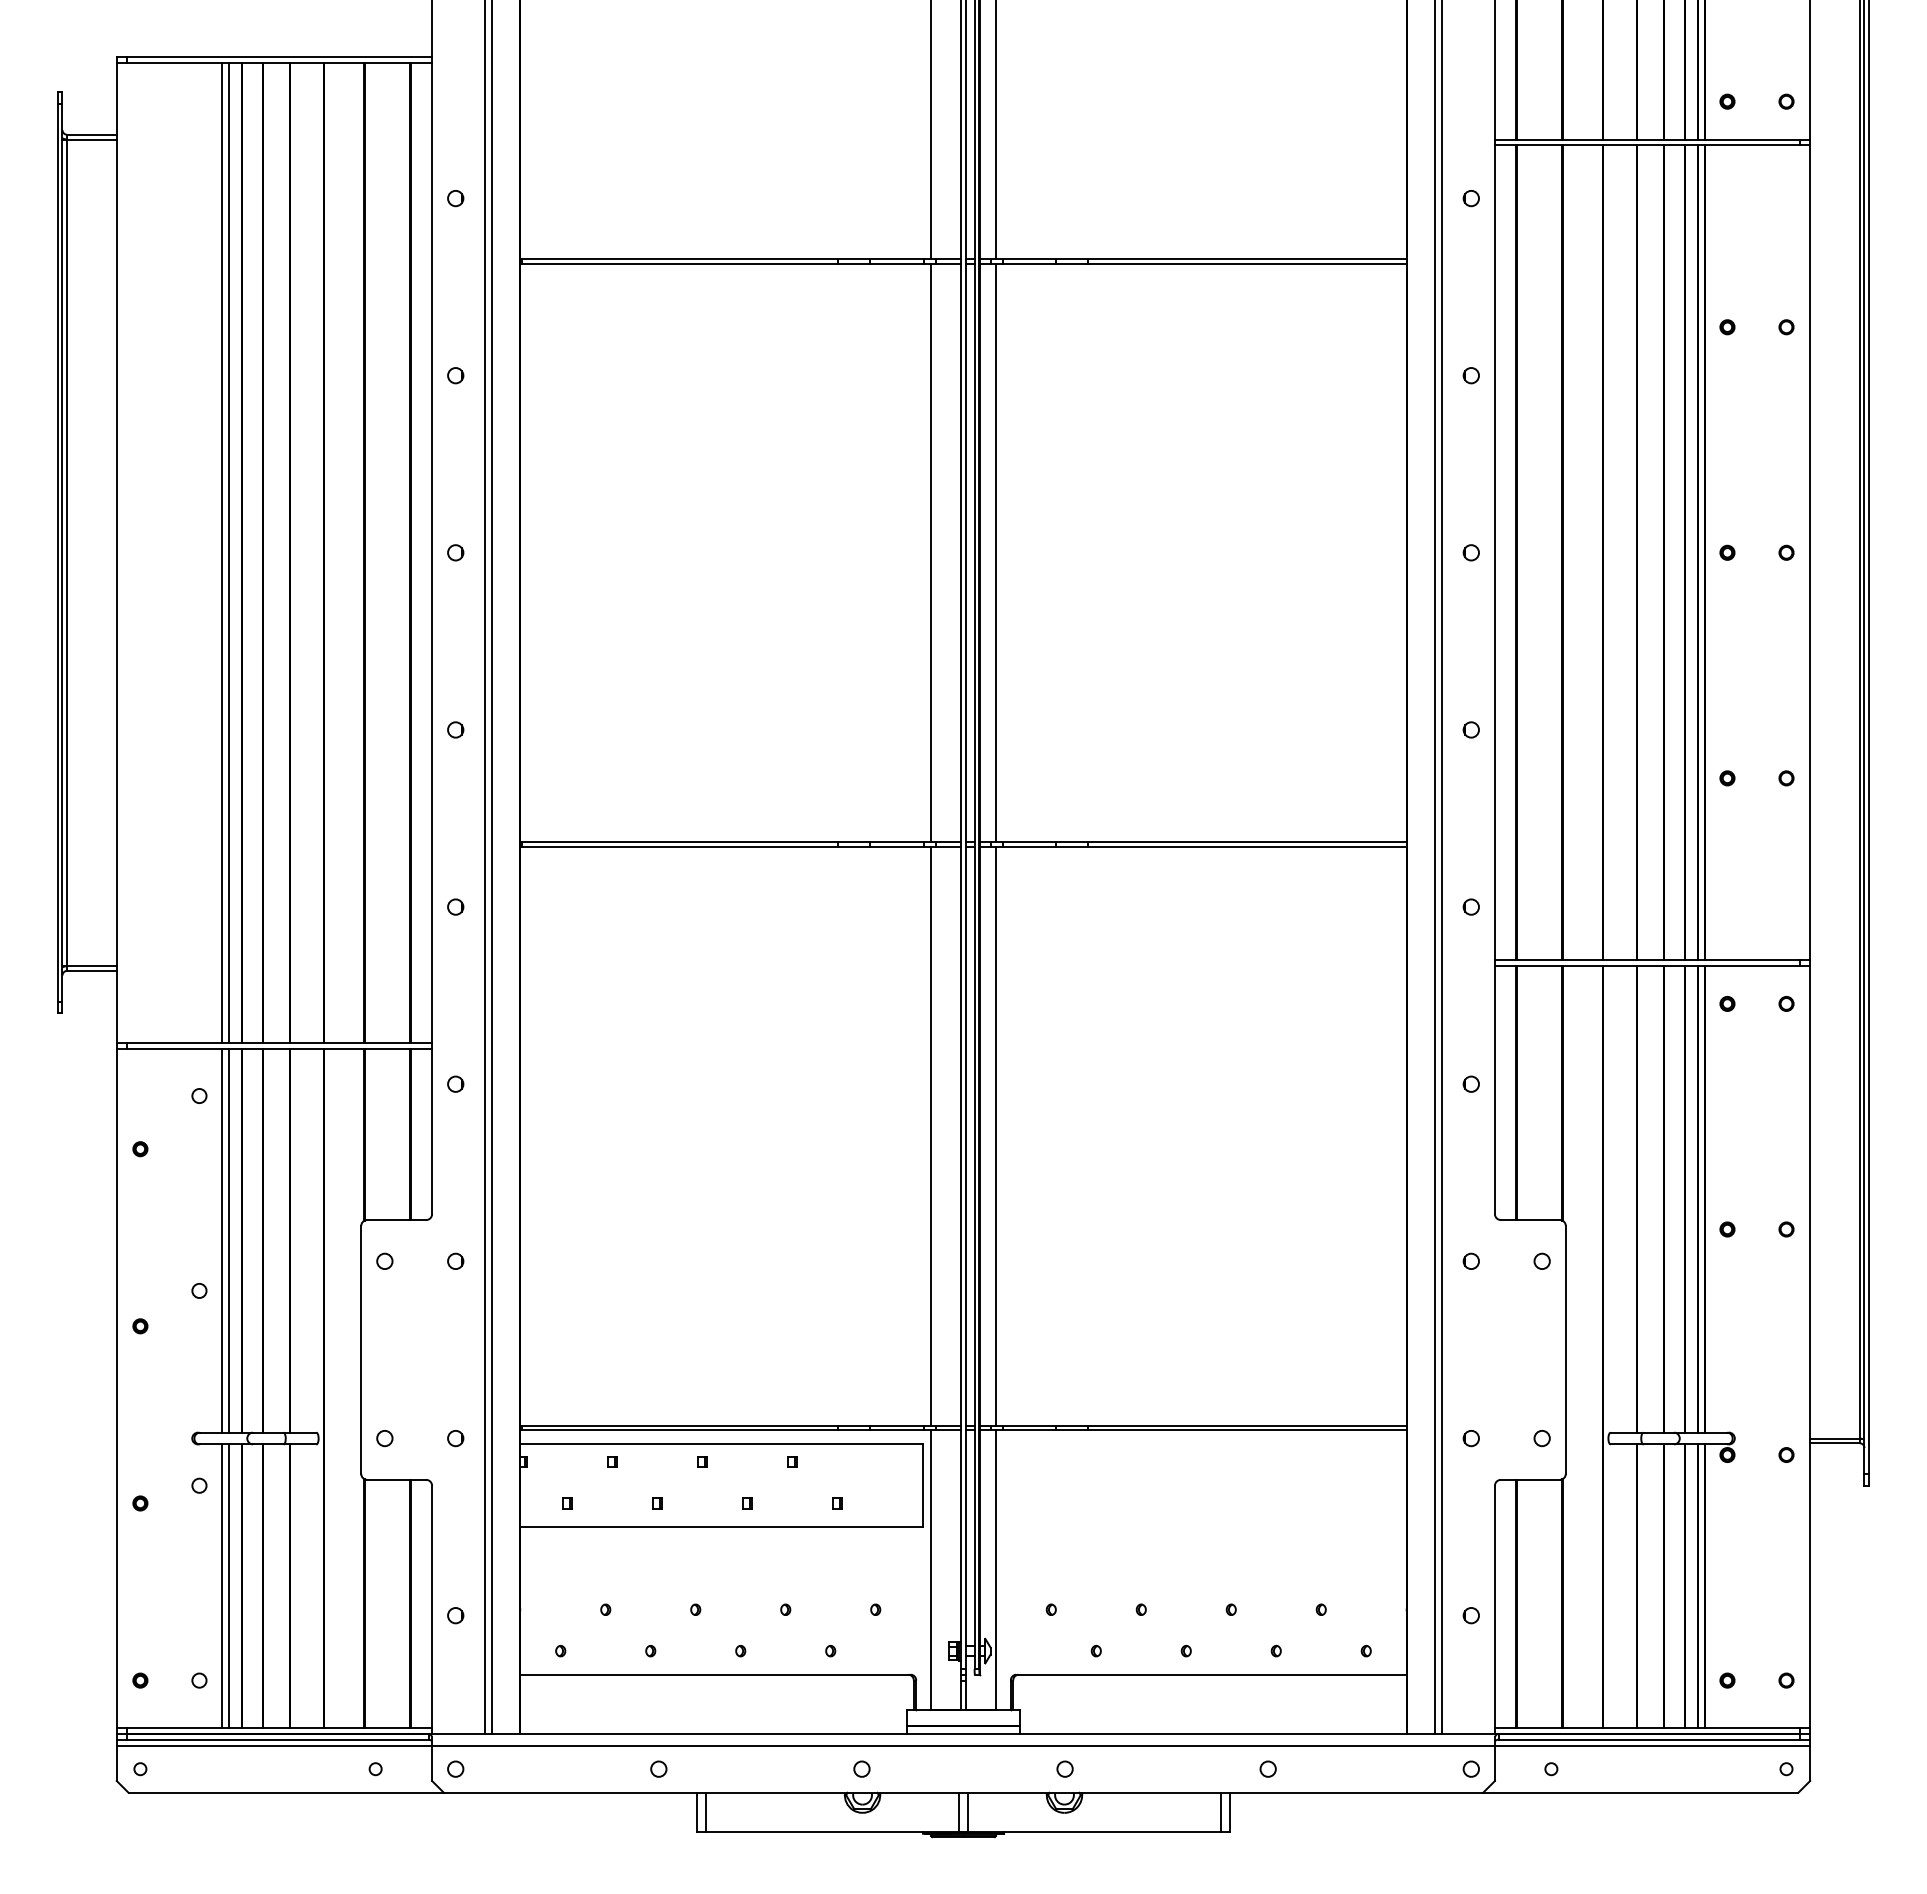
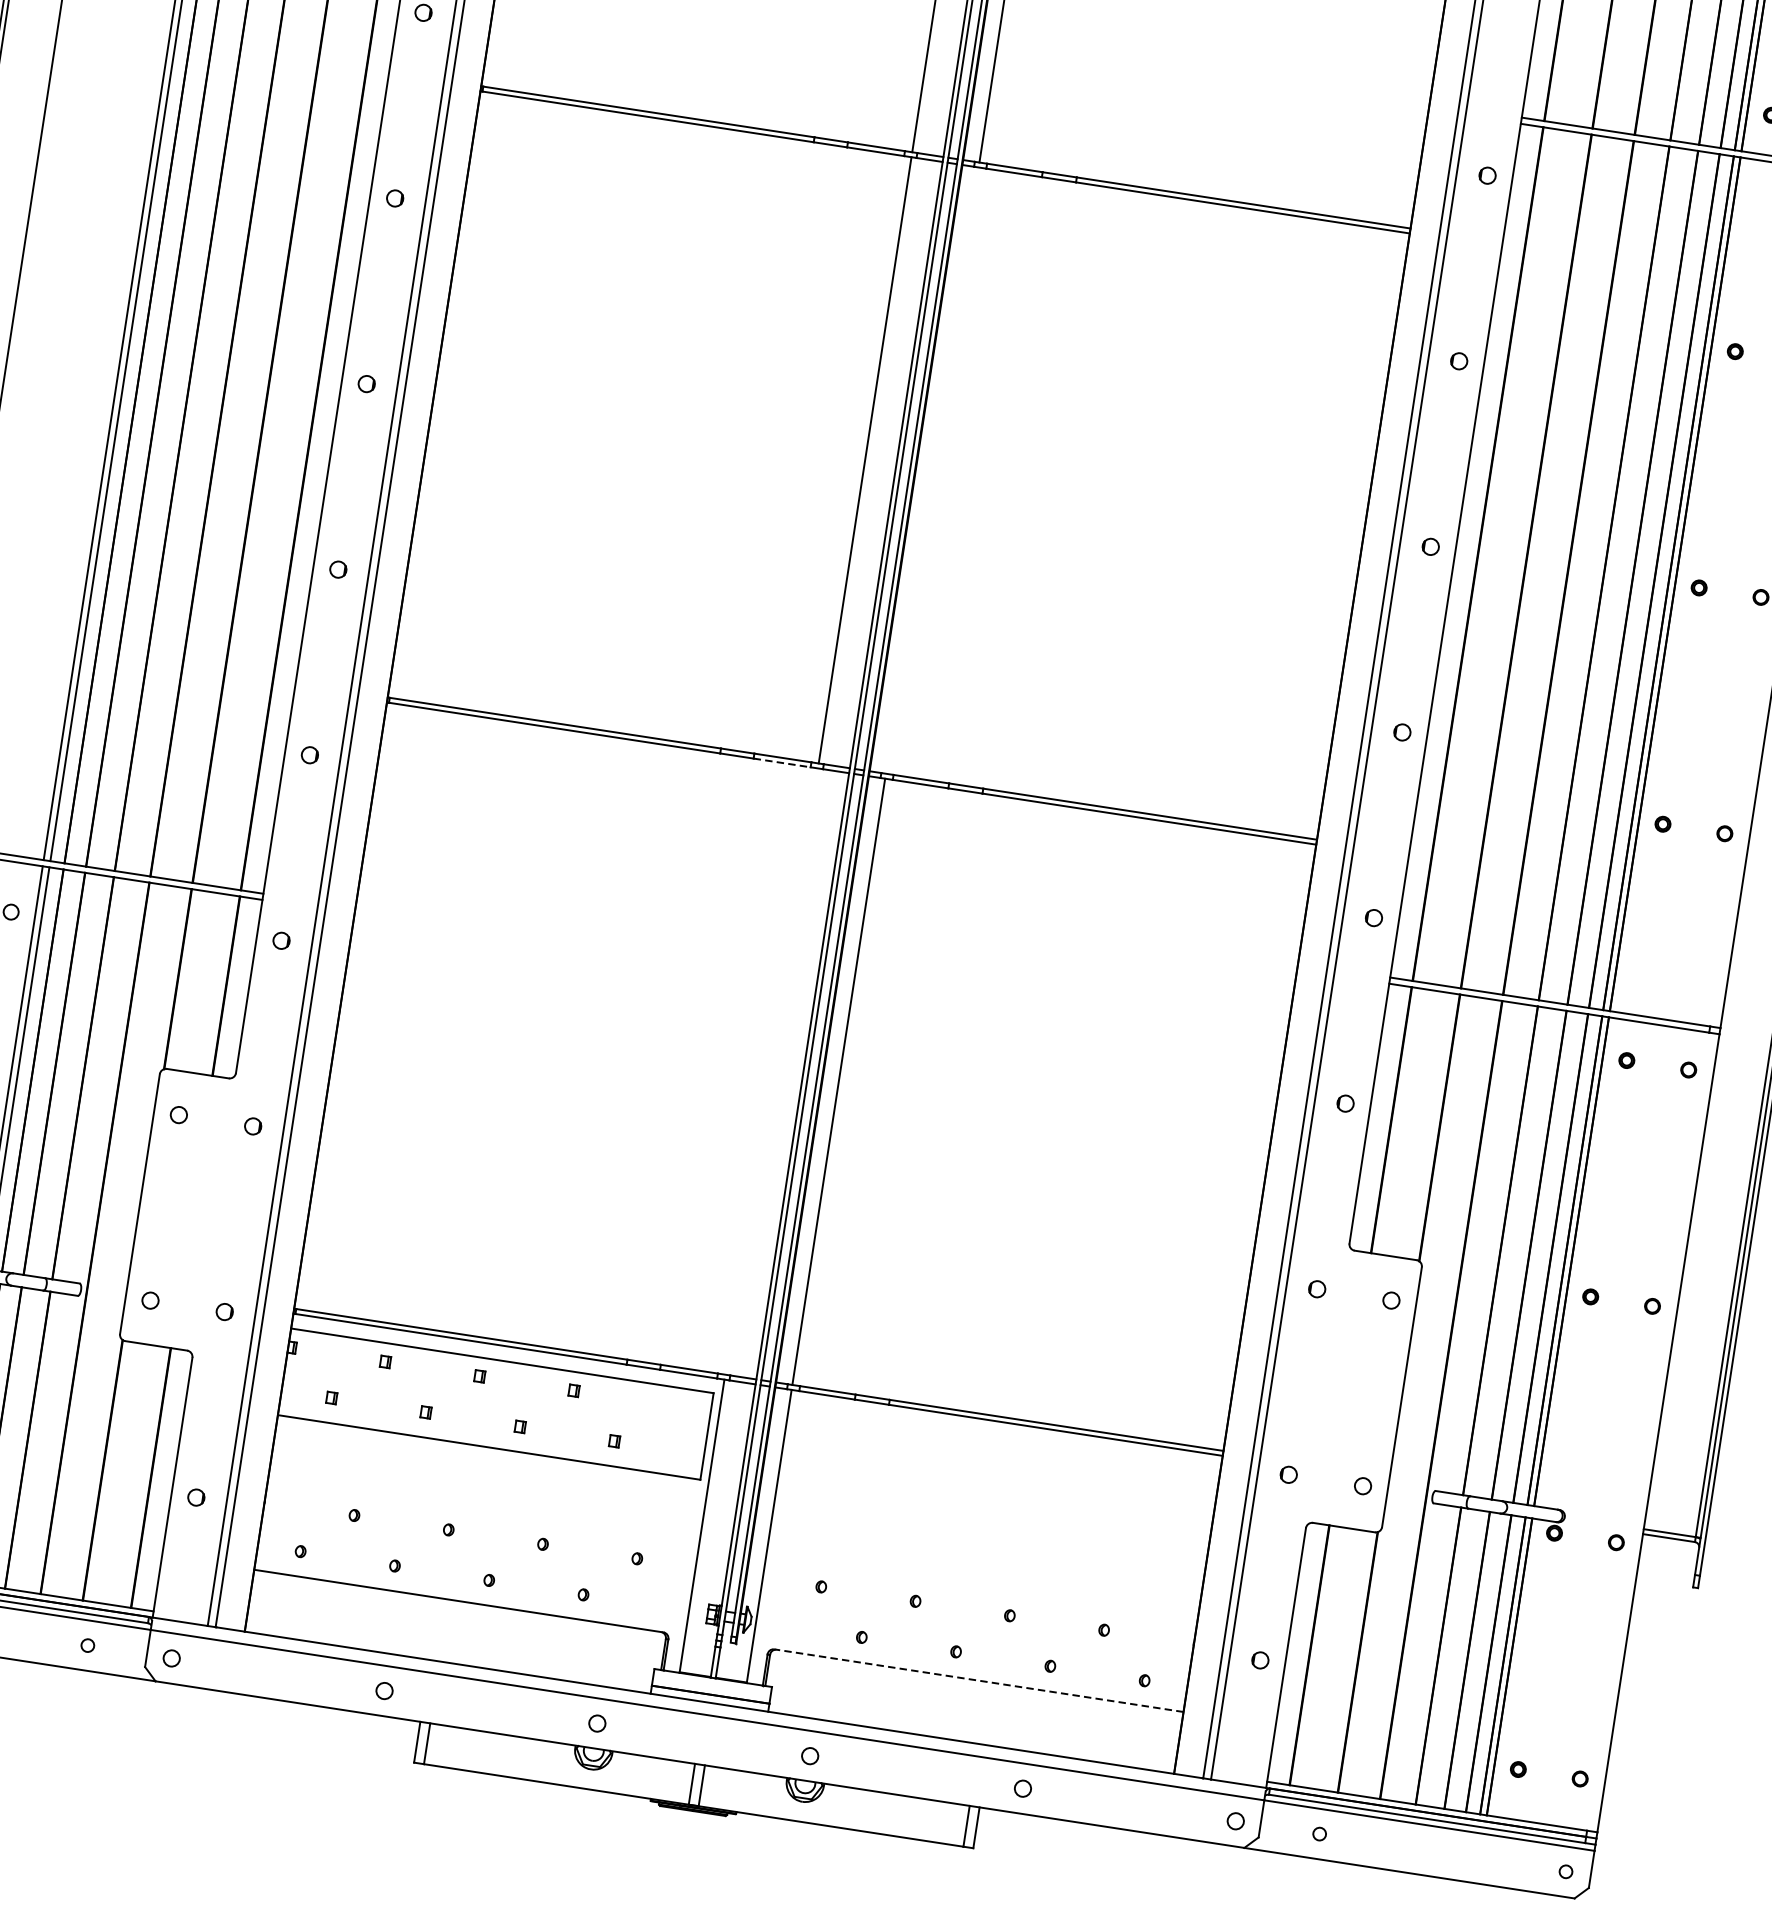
line: (995, 552) -> (932, 470), removed
line: (897, 846) -> (782, 762), solid -> dashed
line: (931, 1135) -> (771, 1070), removed
line: (1211, 1674) -> (978, 1680), solid -> dashed

